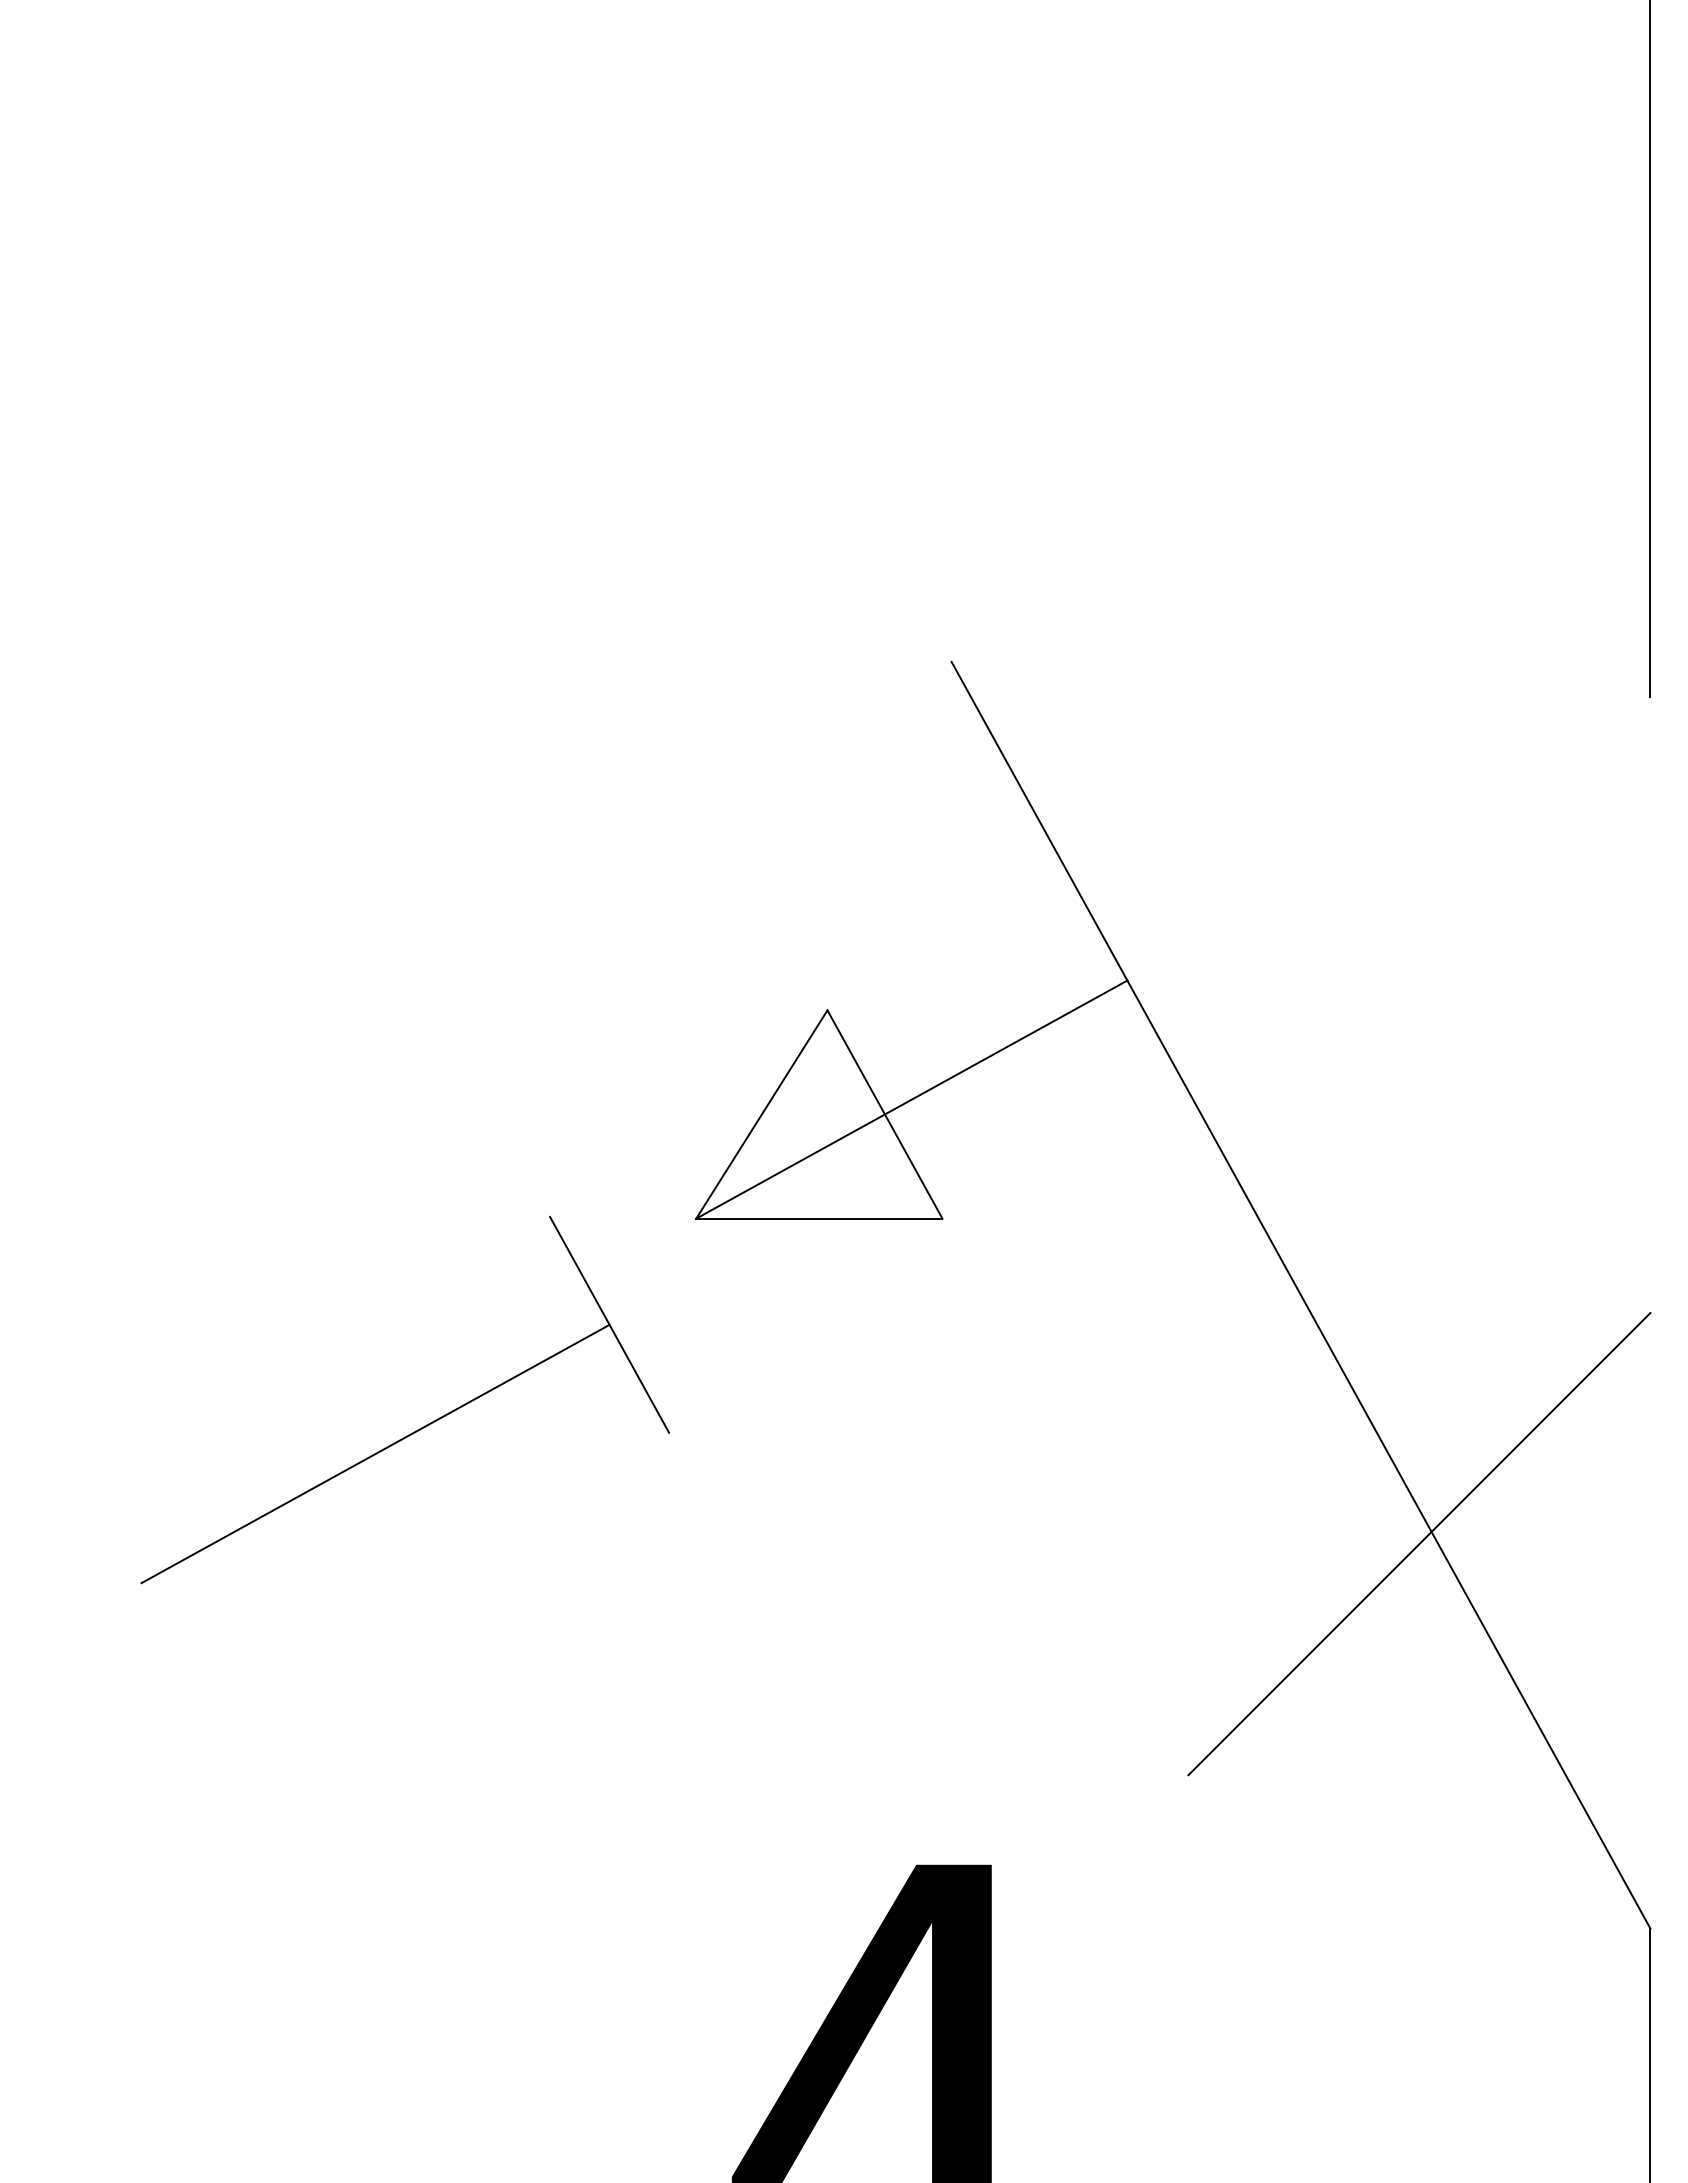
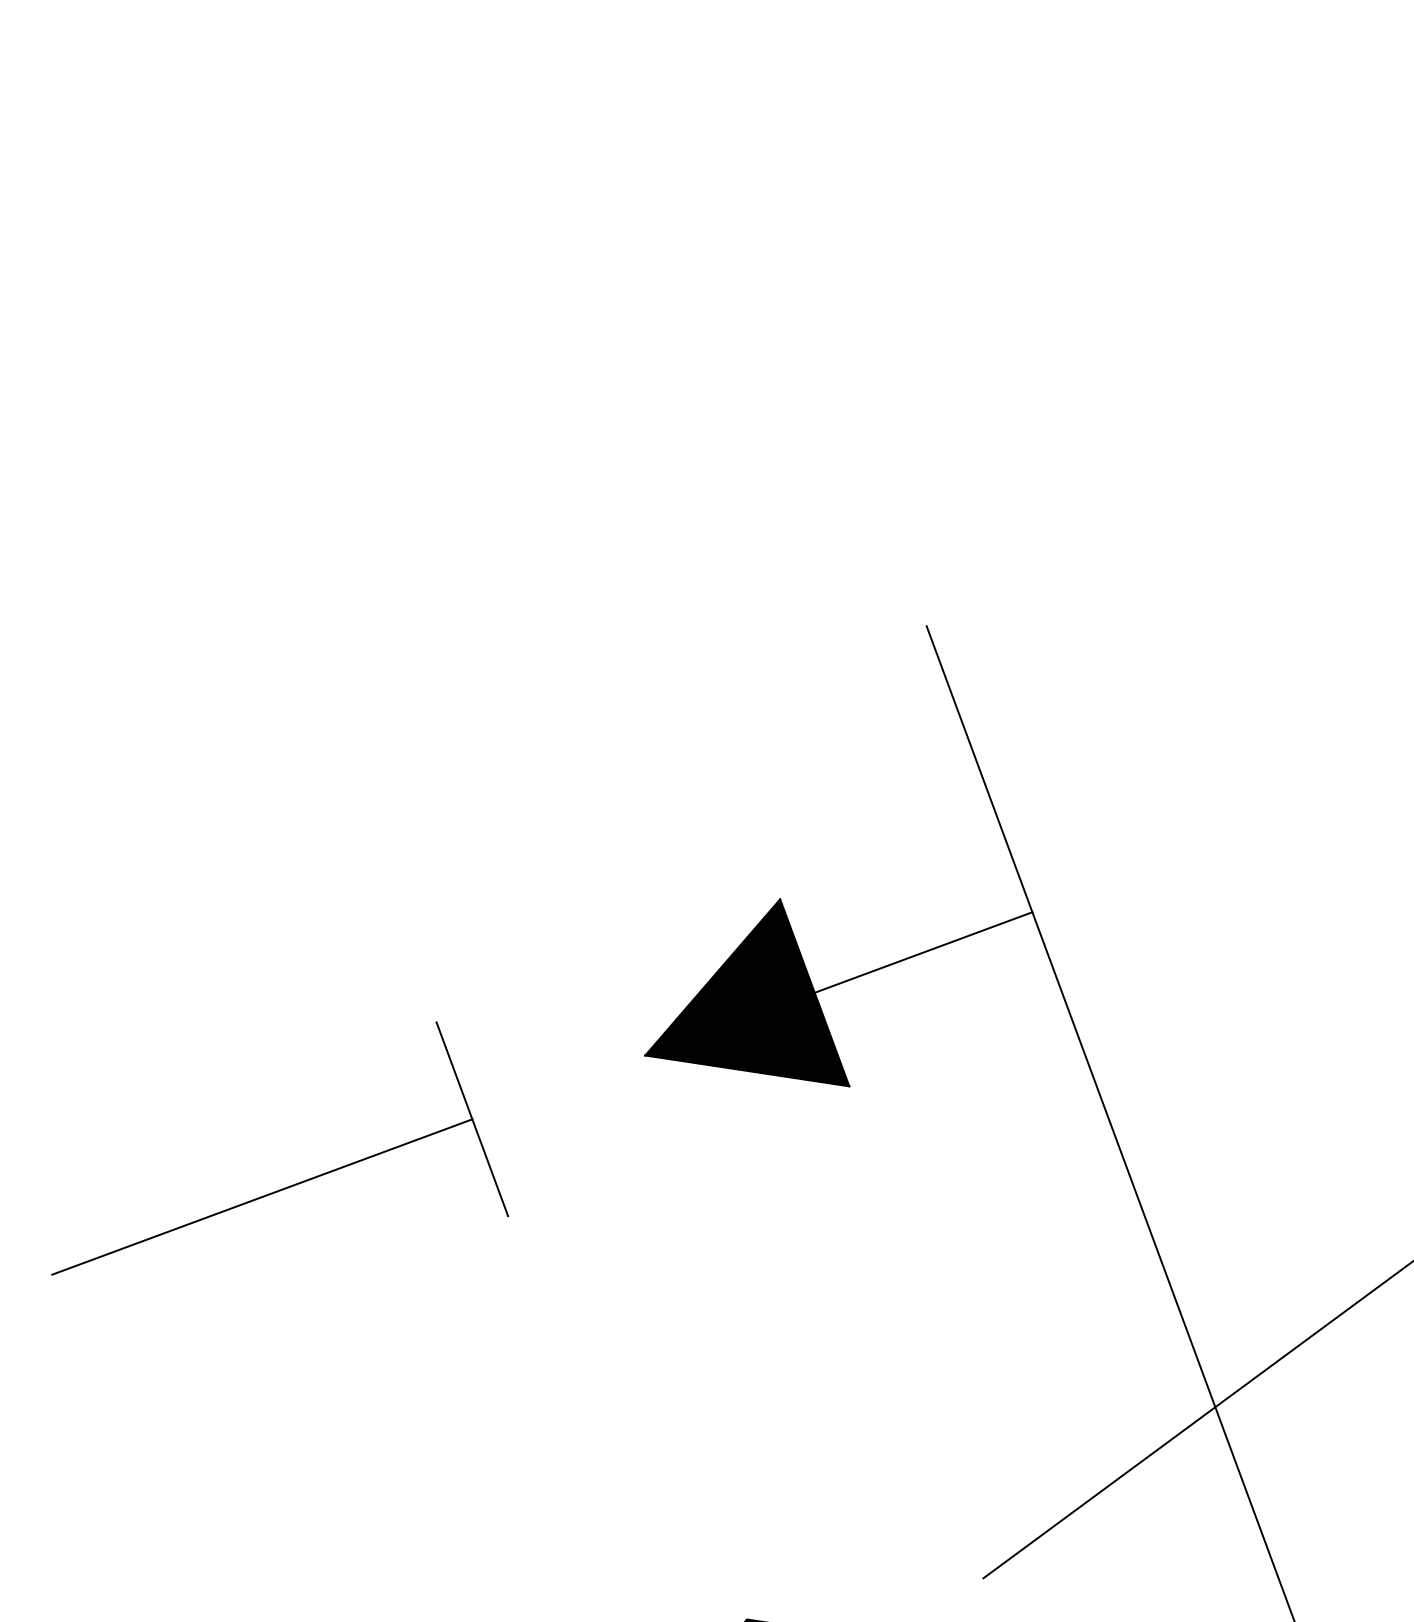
fill: (819, 1114) -> (760, 984), added
part: (419, 1428) -> (301, 1181), moved

